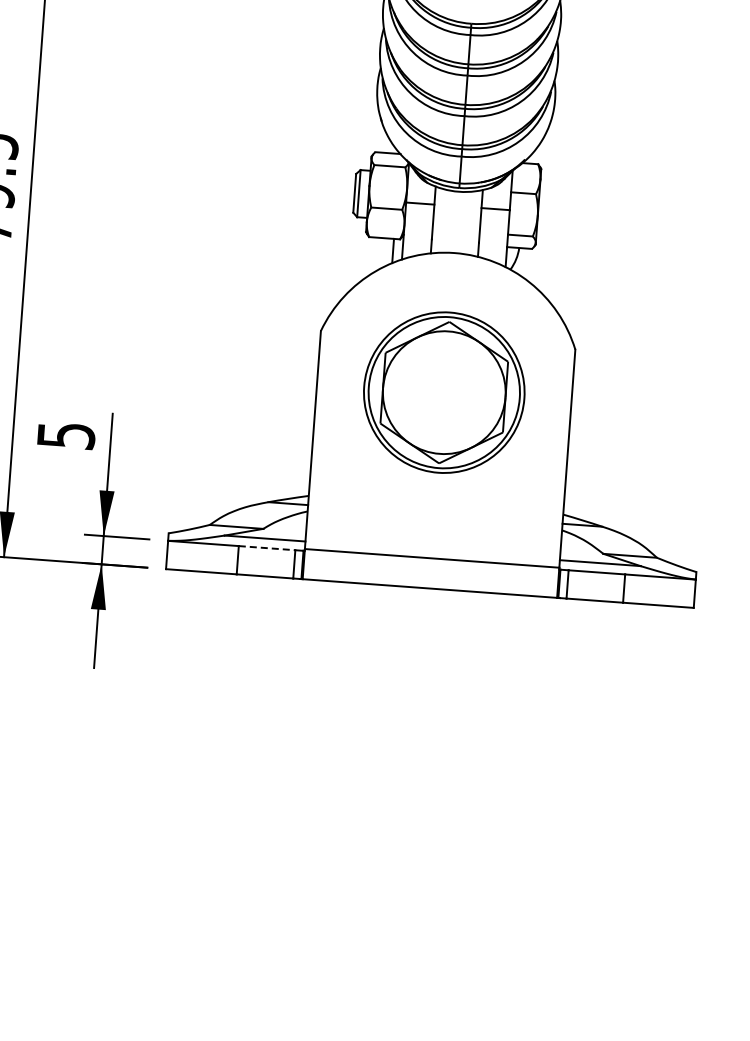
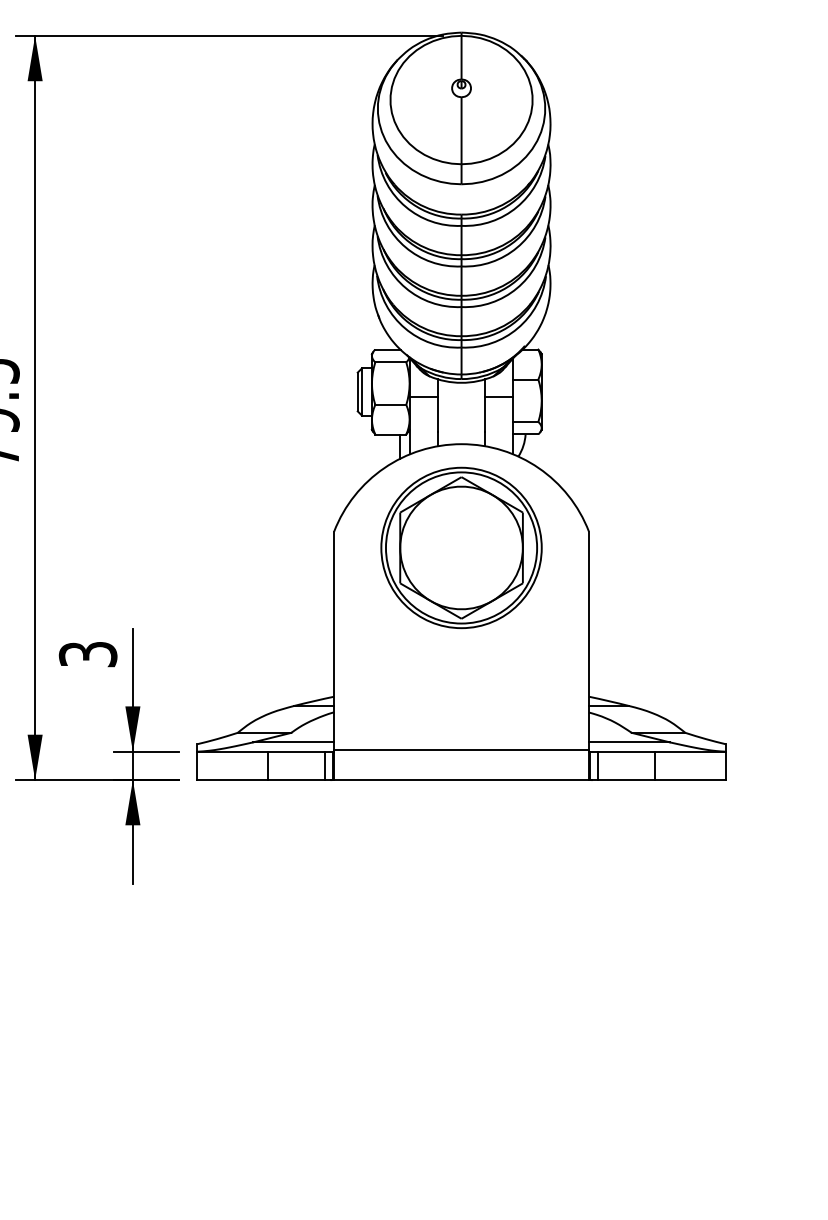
part: (444, 392) -> (461, 547), moved
text: (65, 435) -> (87, 654), 5 -> 3
line: (267, 547) -> (296, 751), dashed -> solid

